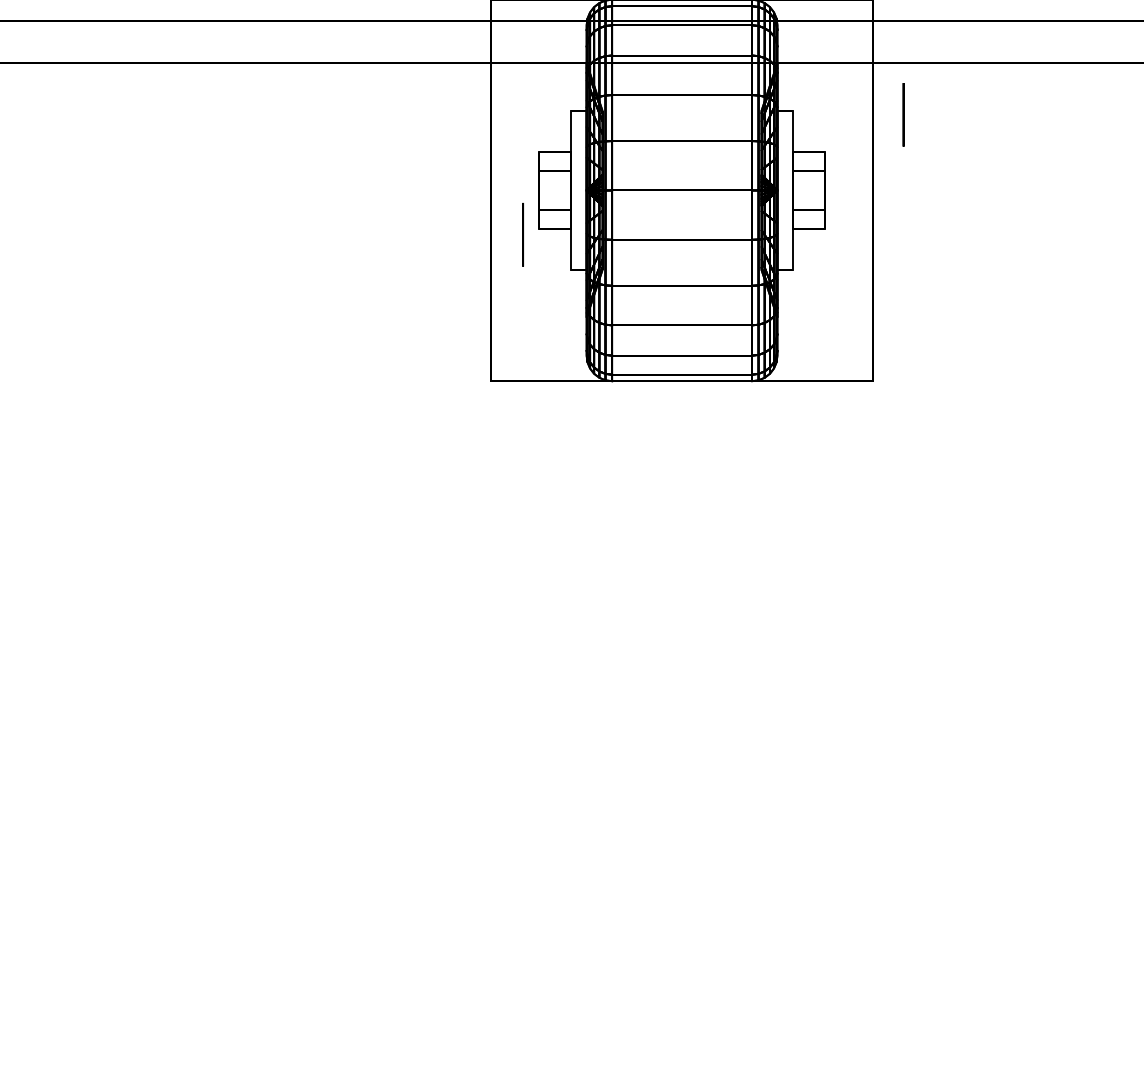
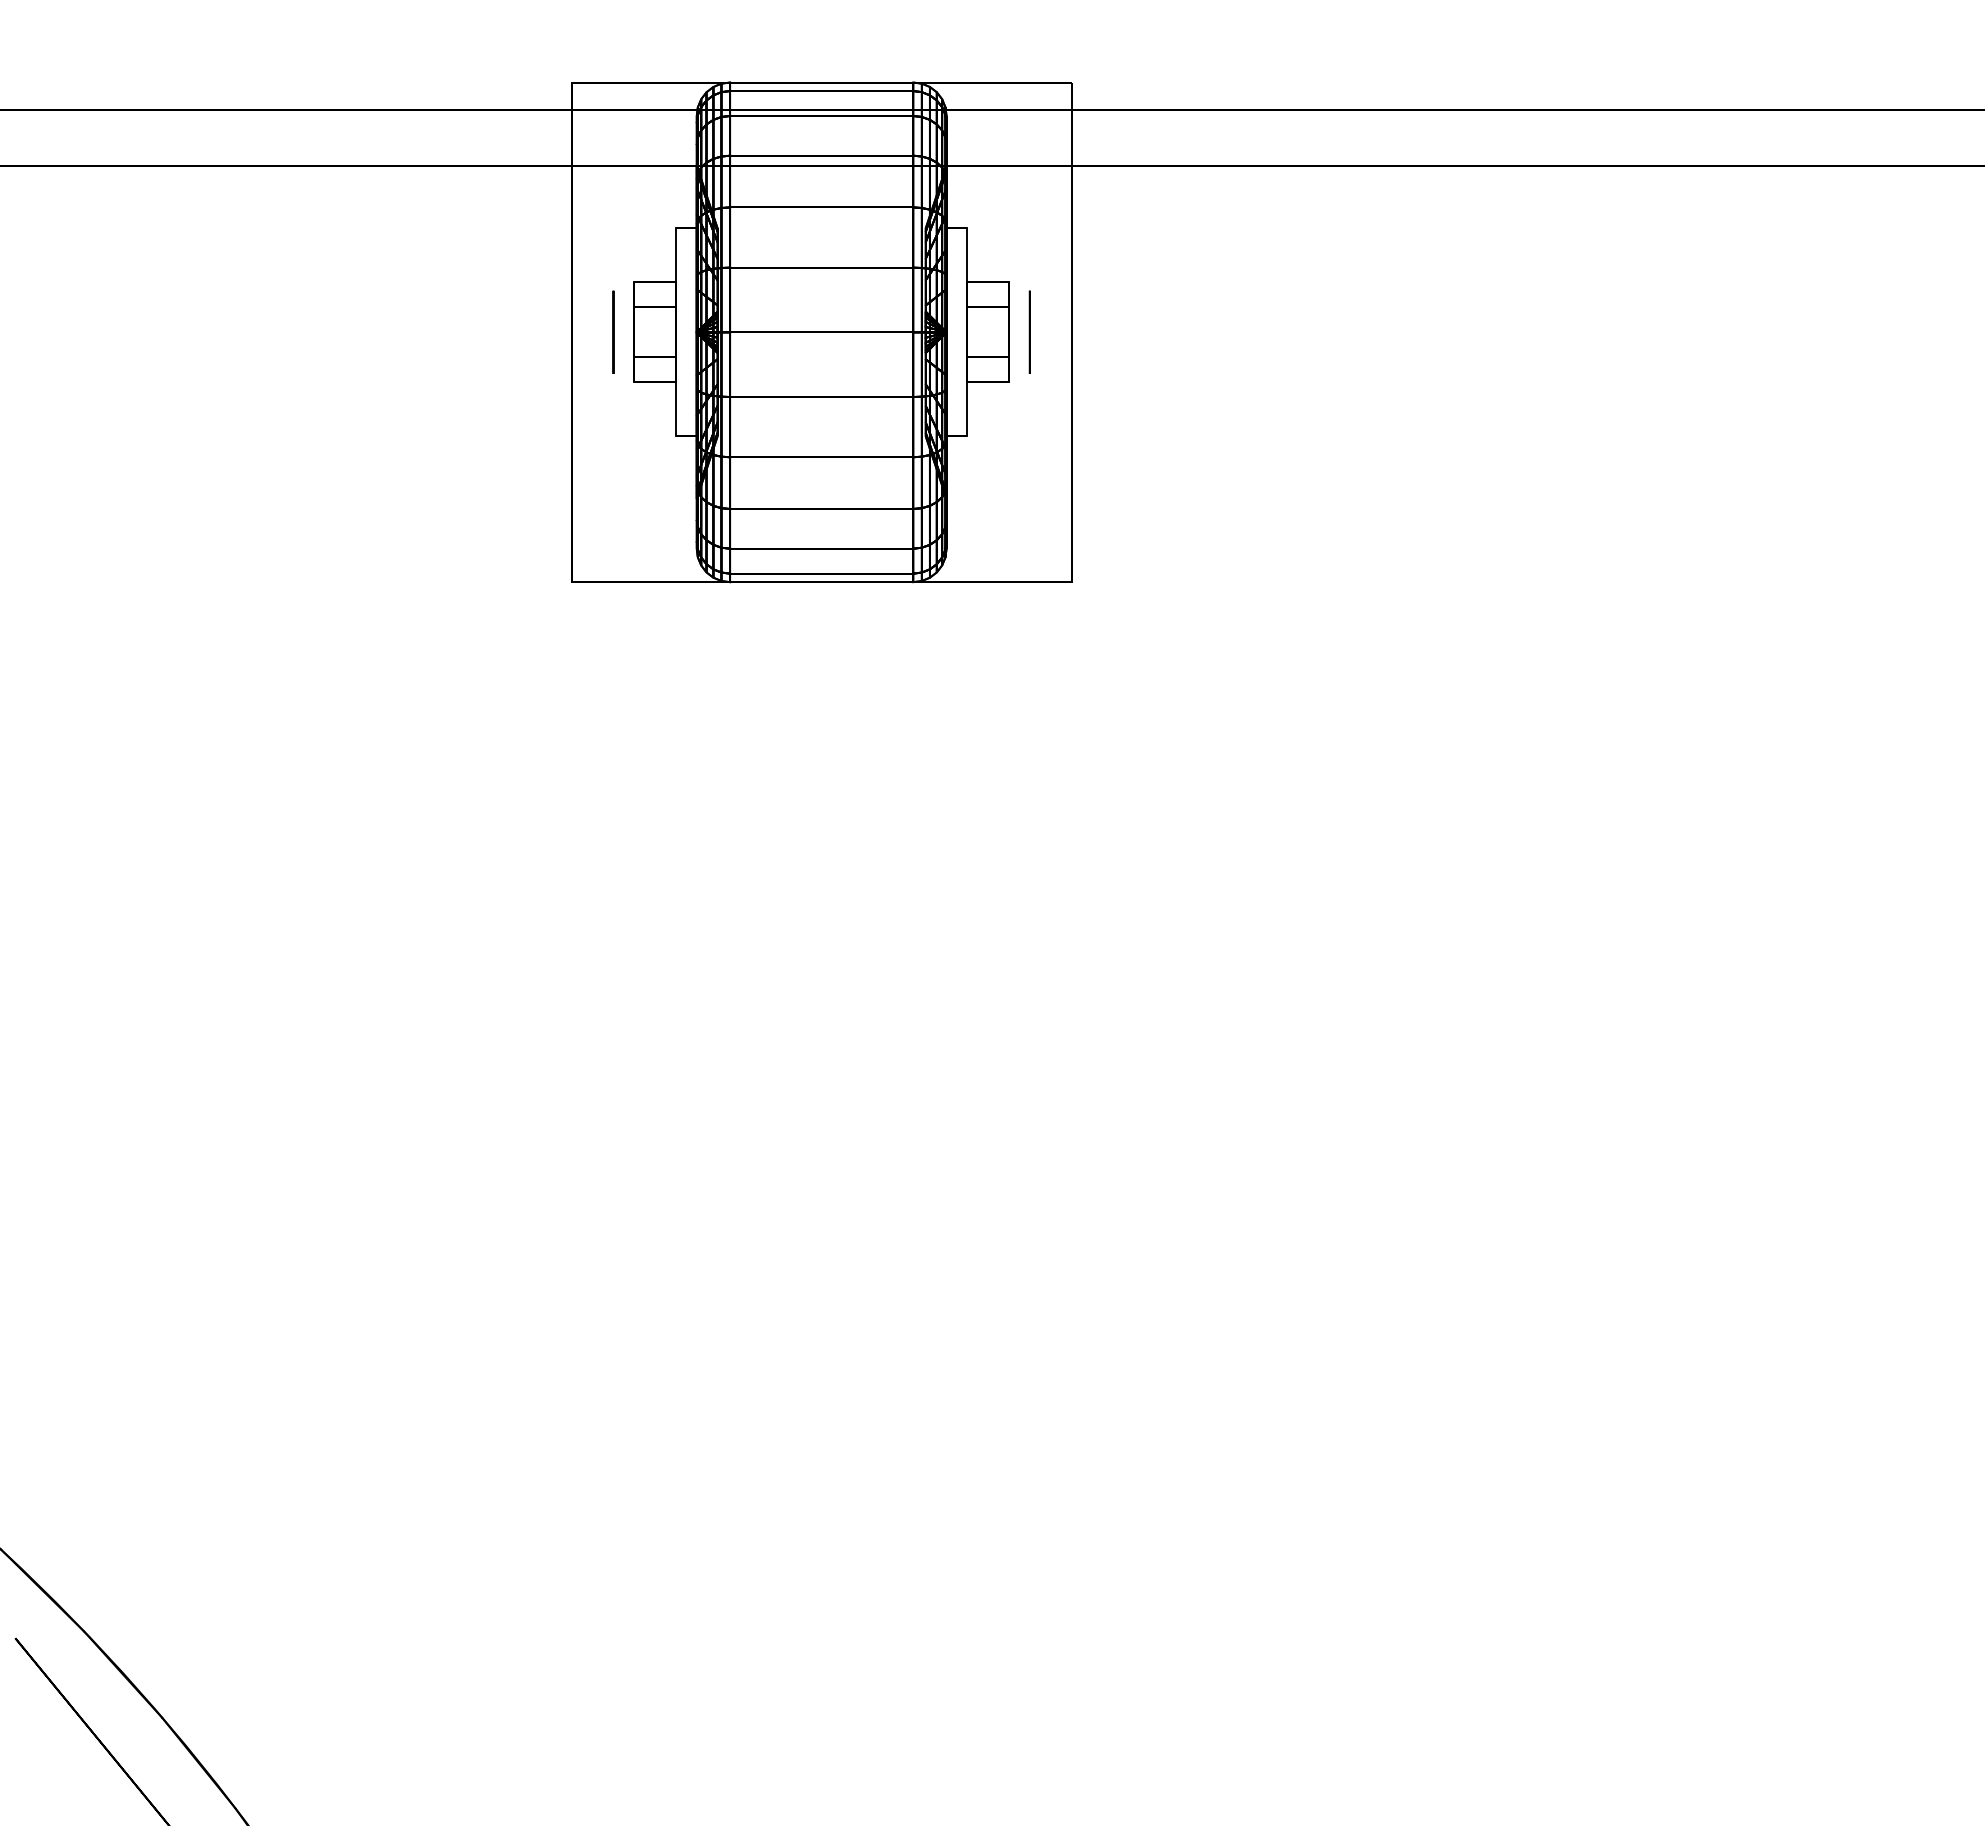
circle: (903, 114) -> (1029, 331), moved
circle: (523, 234) -> (613, 331), moved

